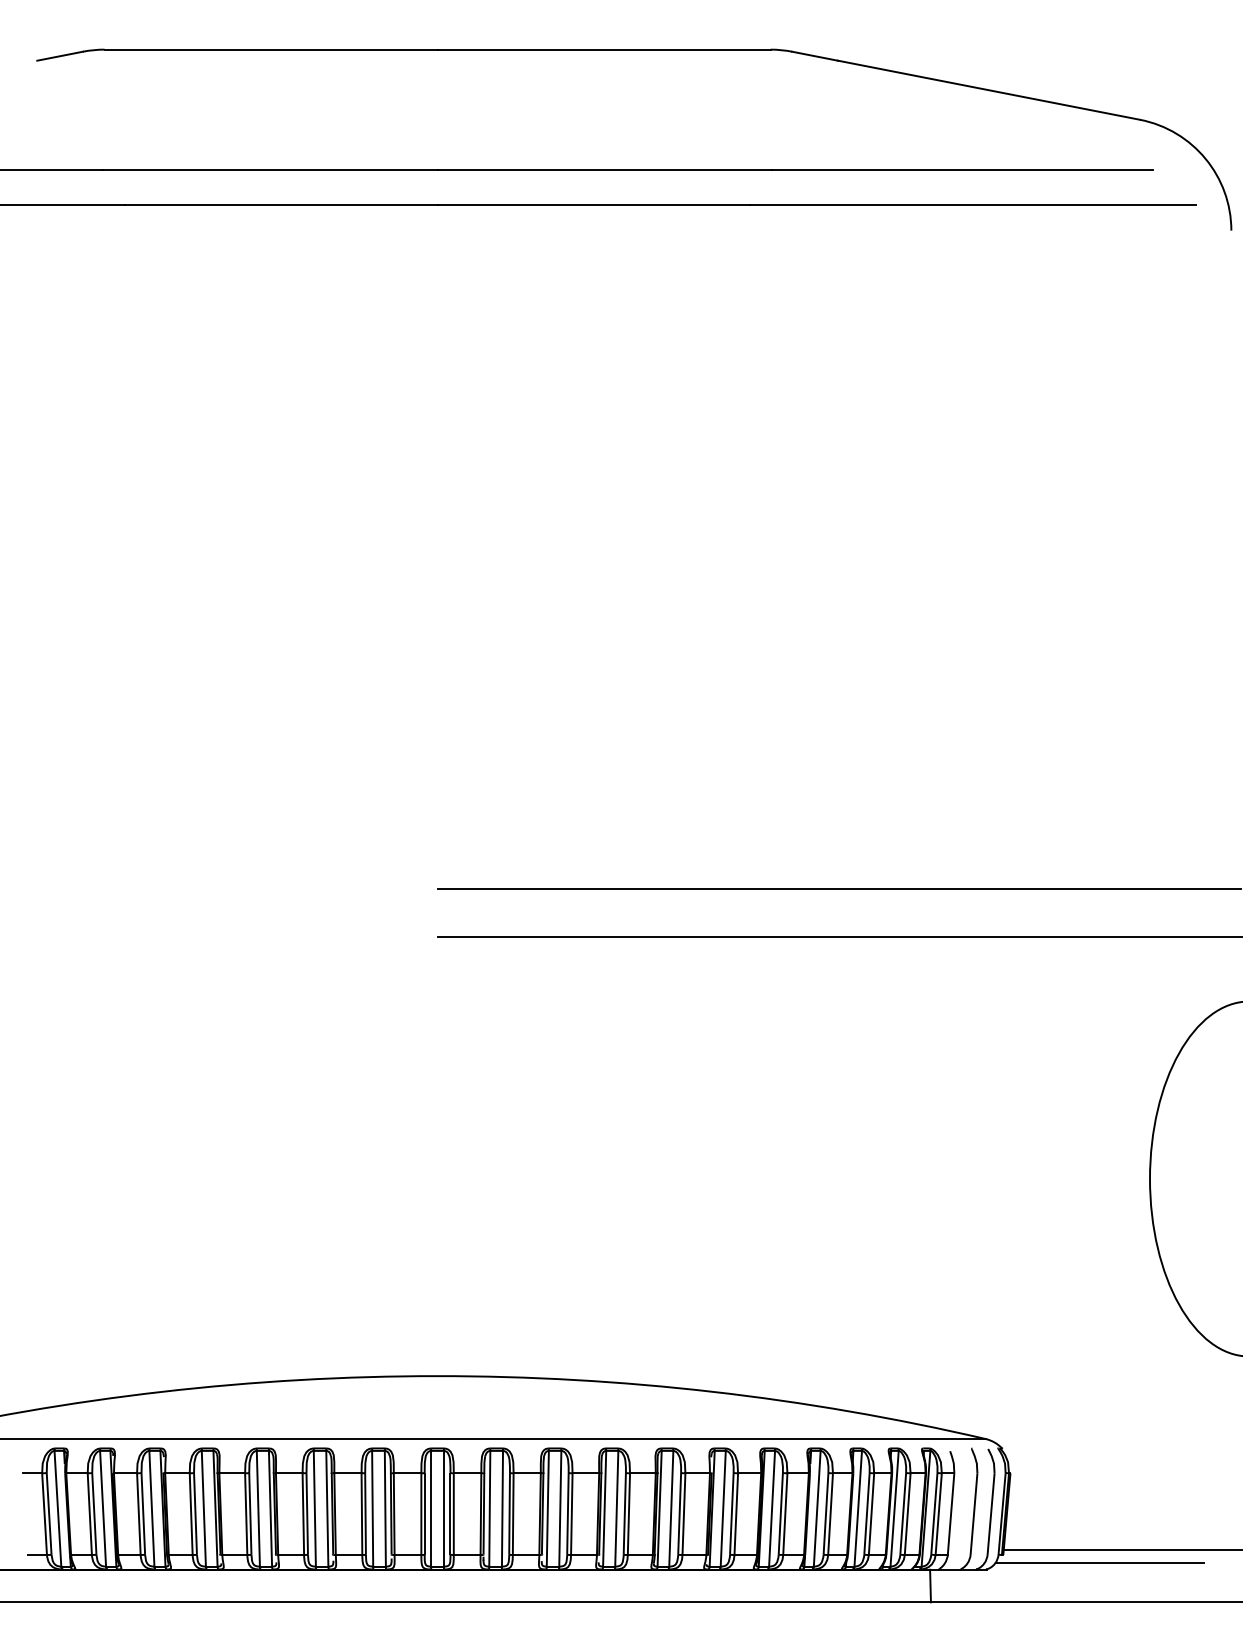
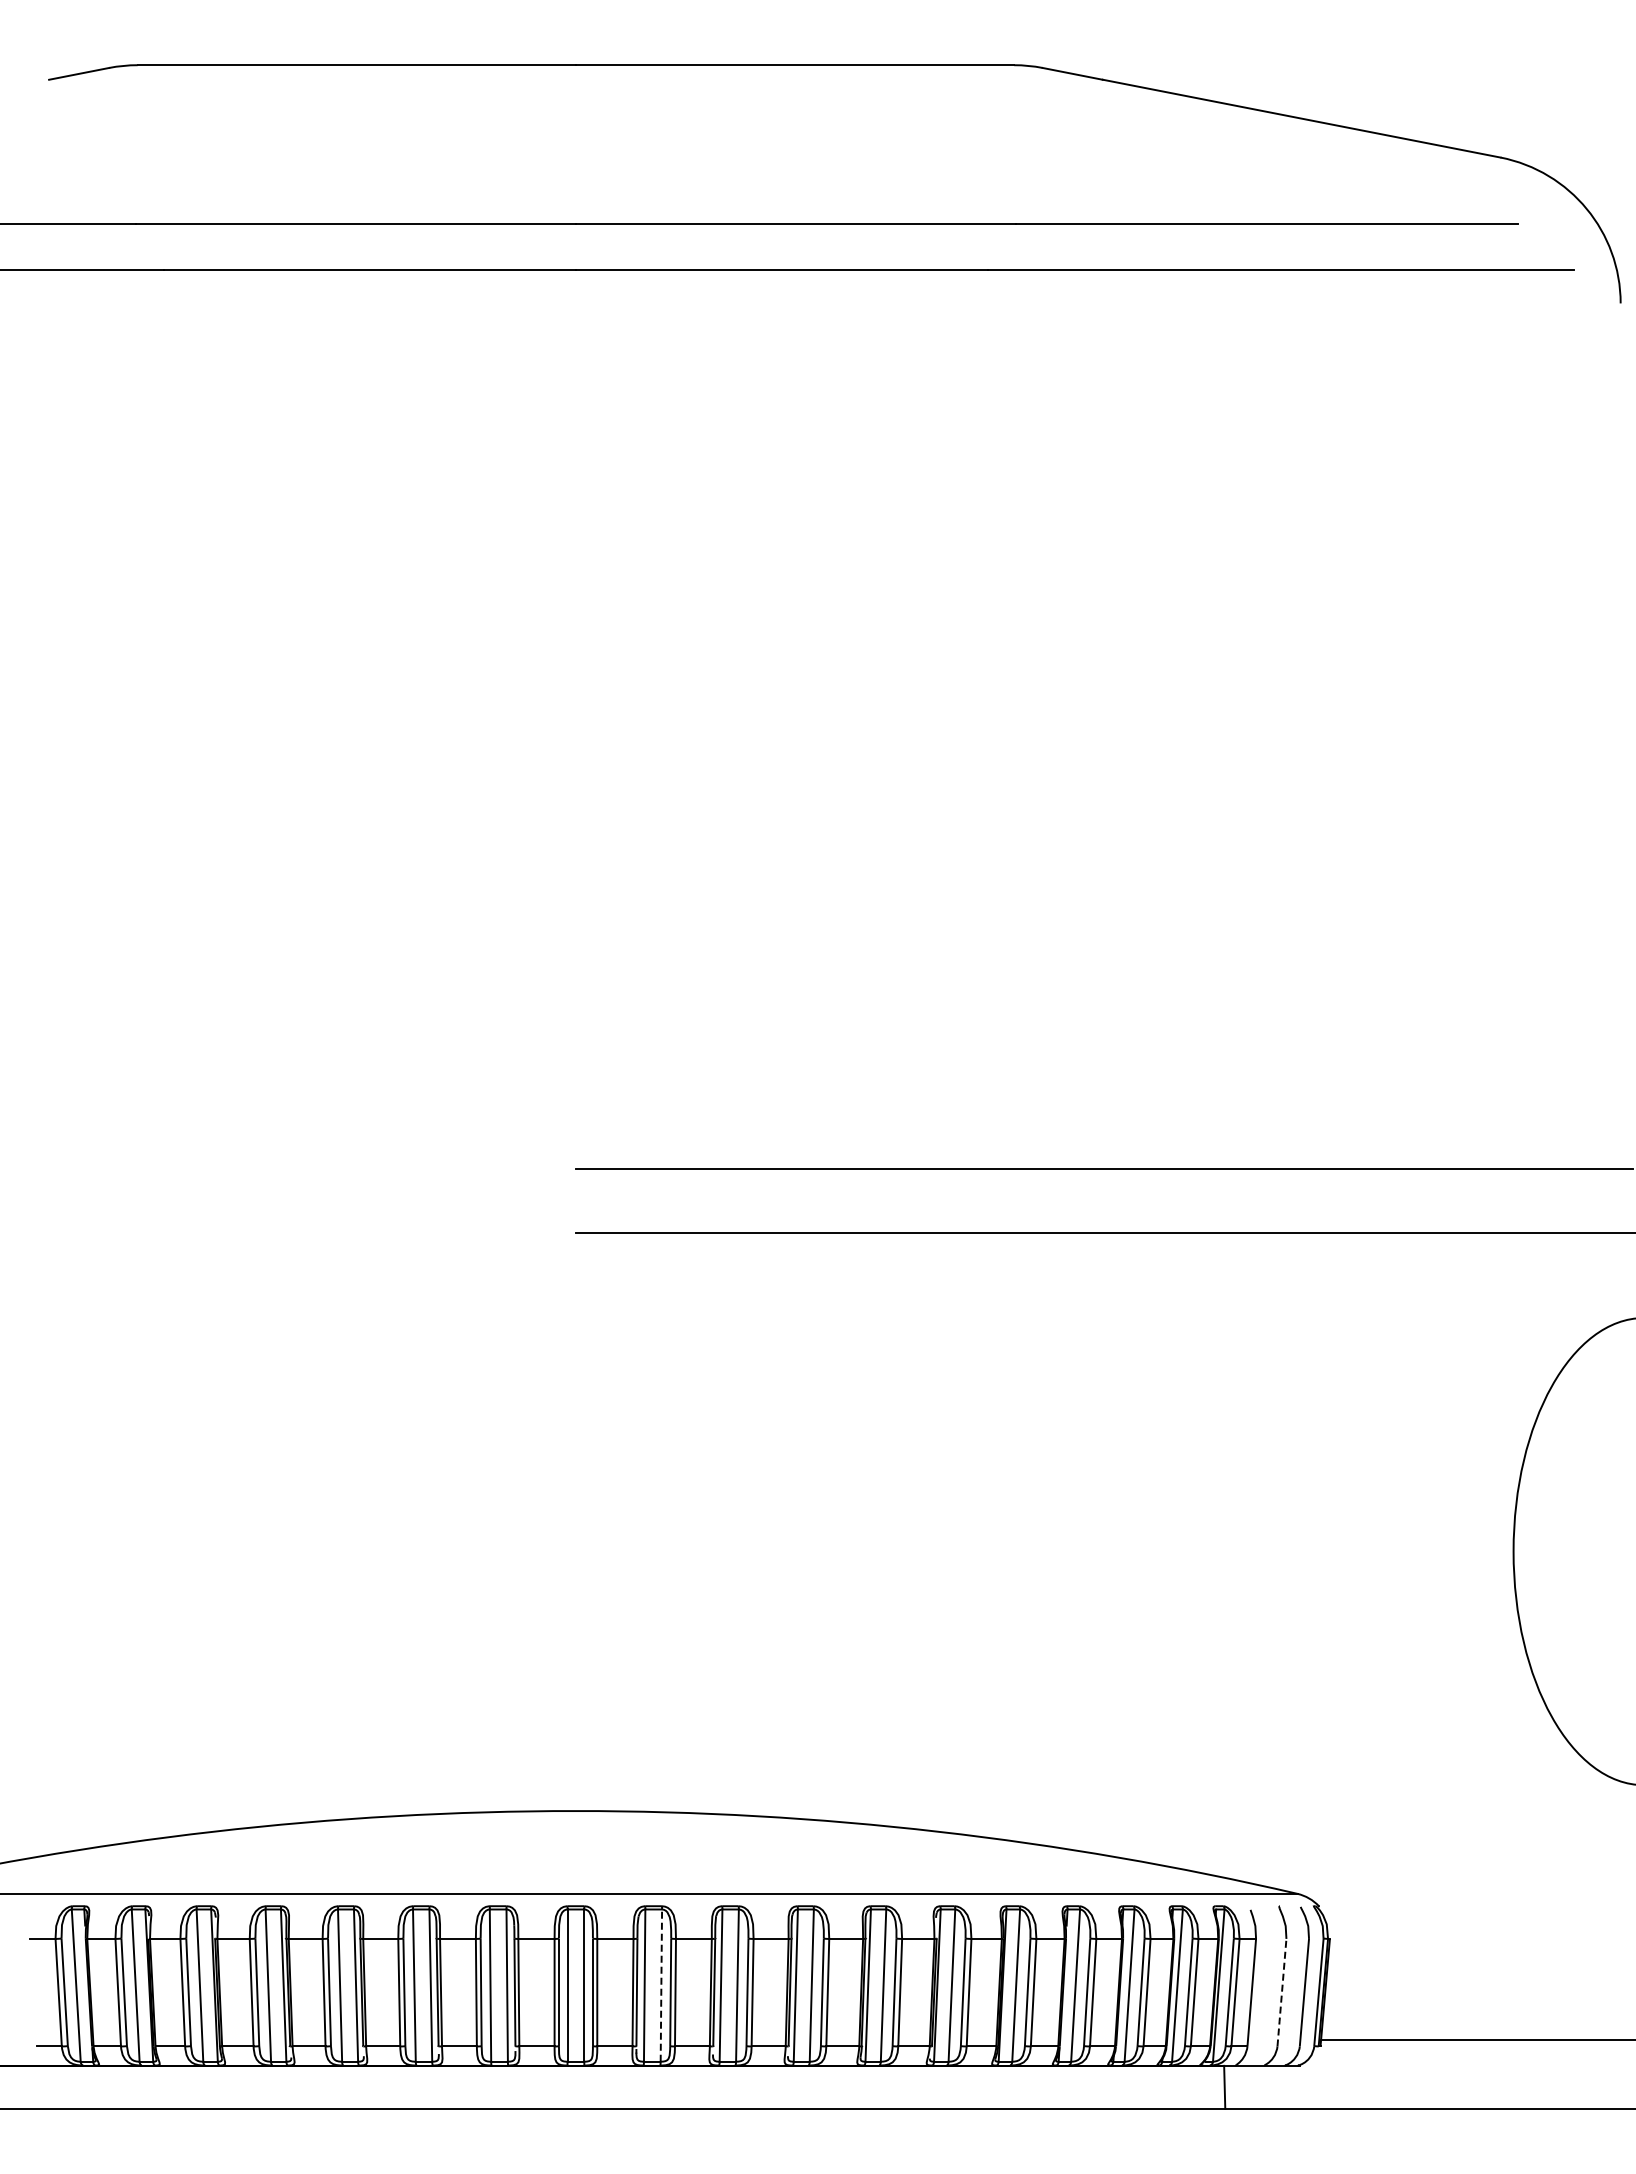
line: (502, 1508) -> (661, 1985), solid -> dashed
line: (973, 1514) -> (1281, 1993), solid -> dashed
line: (1099, 1562) -> (1447, 2056), removed

